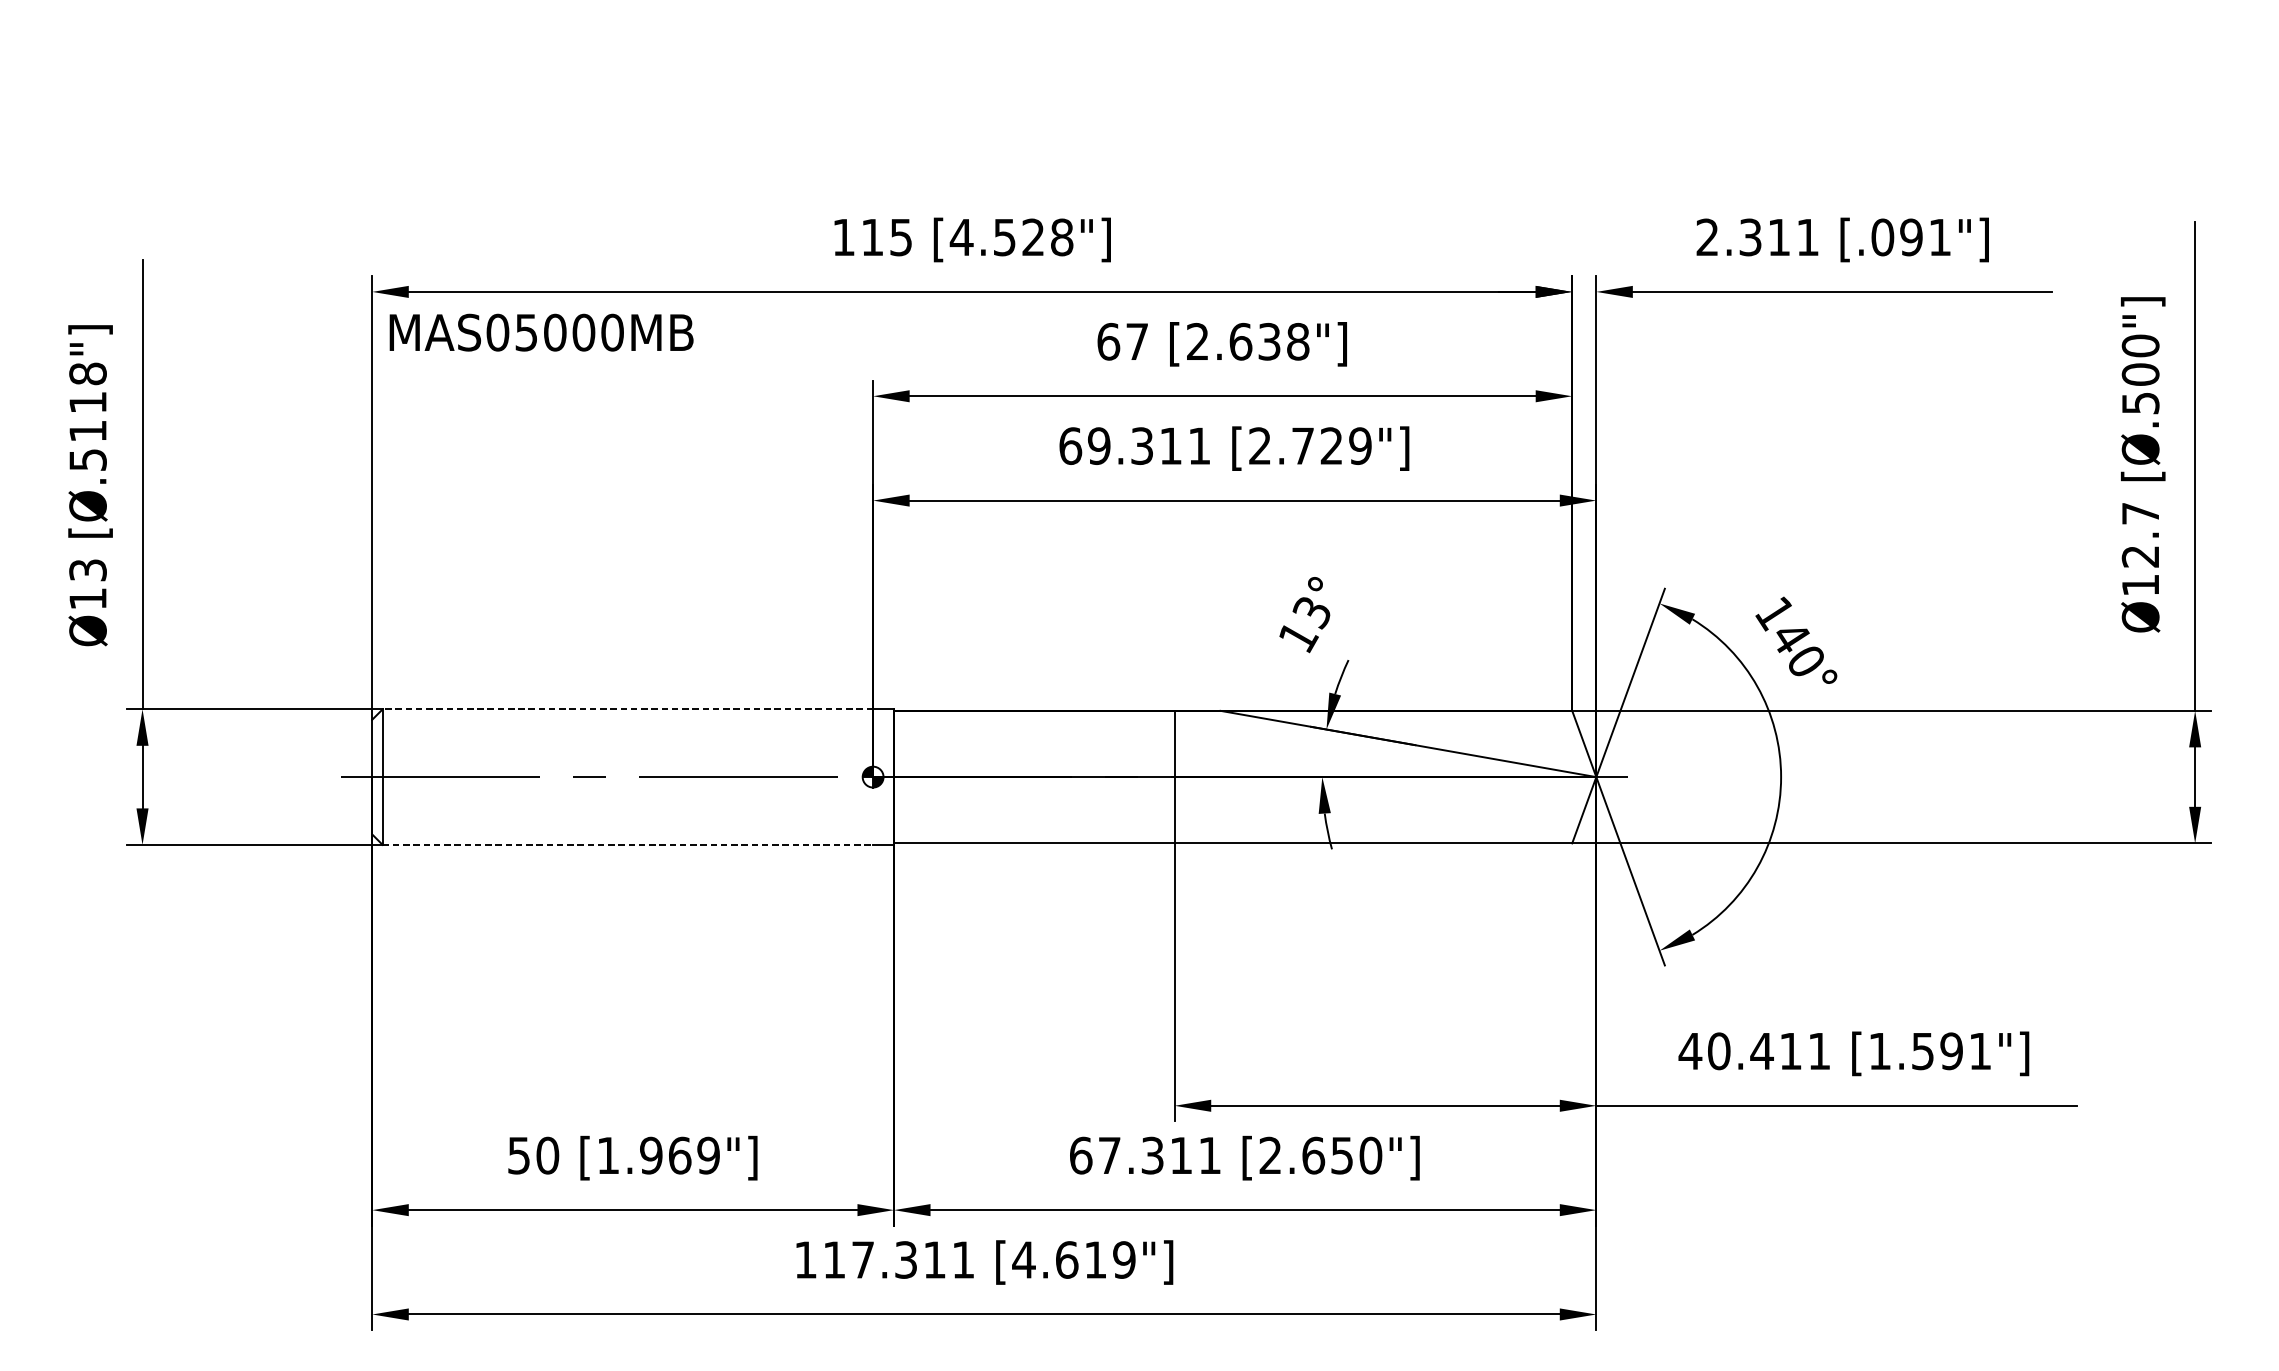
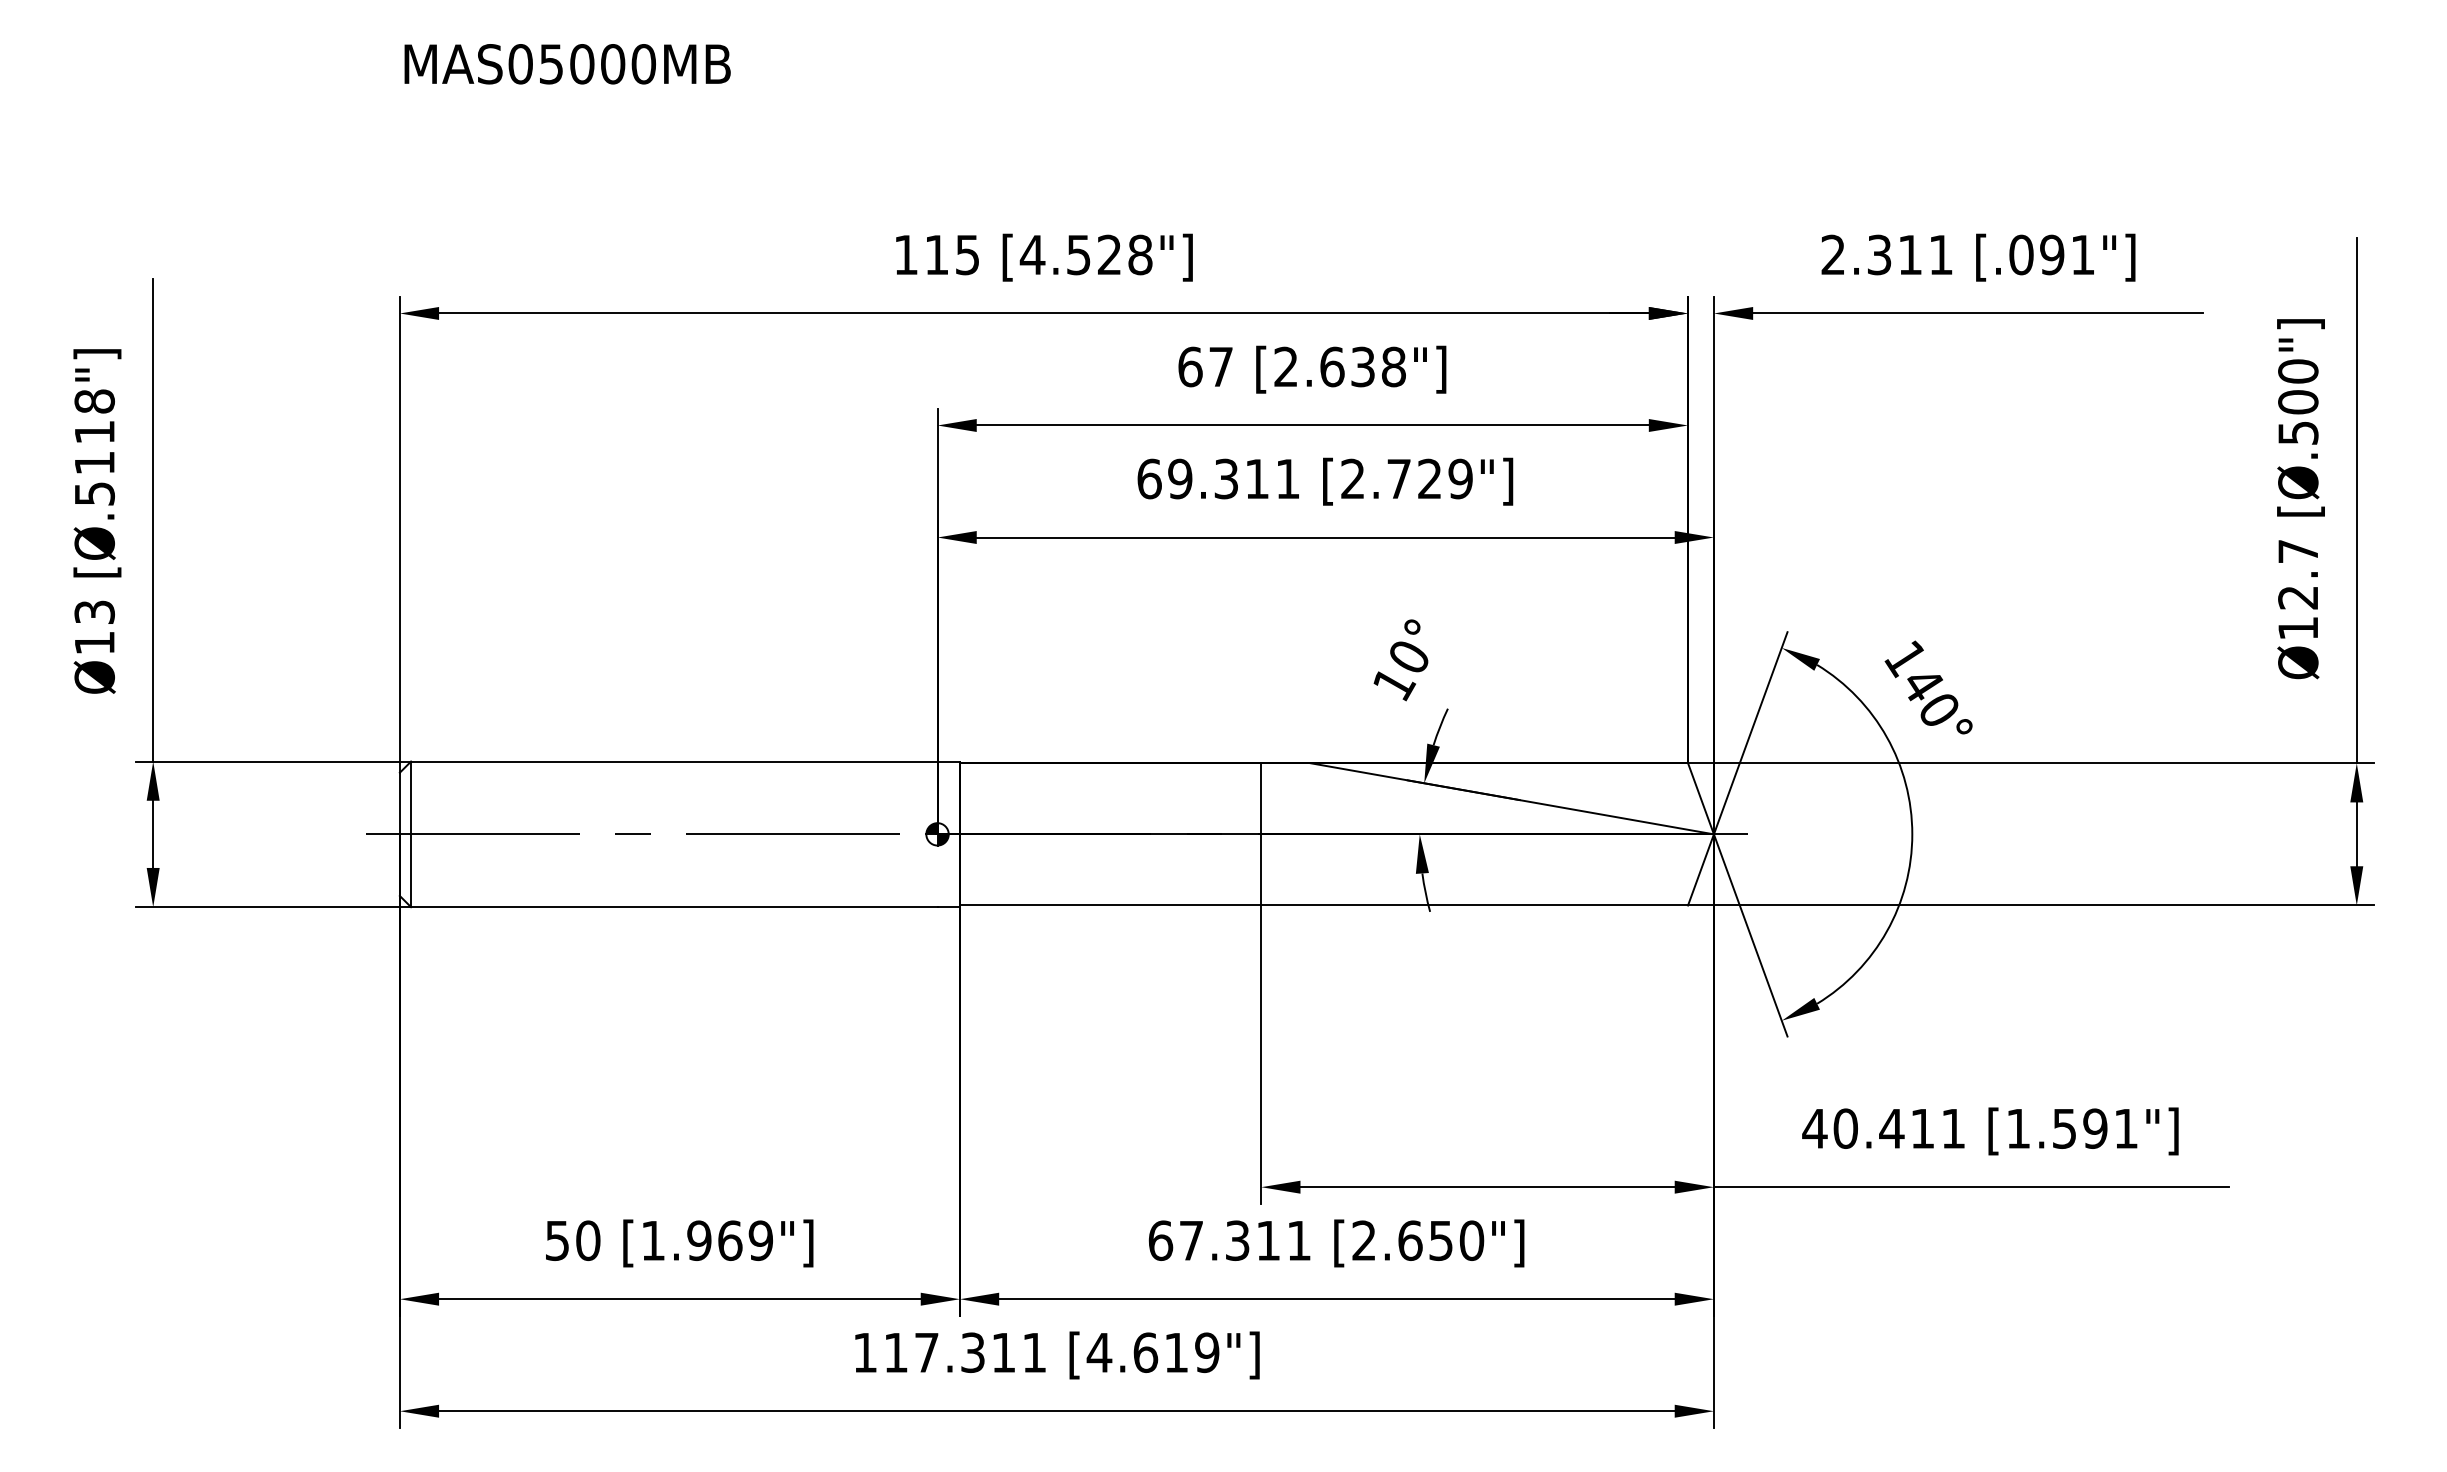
text: (541, 332) -> (567, 64), moved
text: (1310, 613) -> (1407, 658), 13° -> 10°
line: (627, 709) -> (673, 761), dashed -> solid
line: (628, 845) -> (674, 907), dashed -> solid

